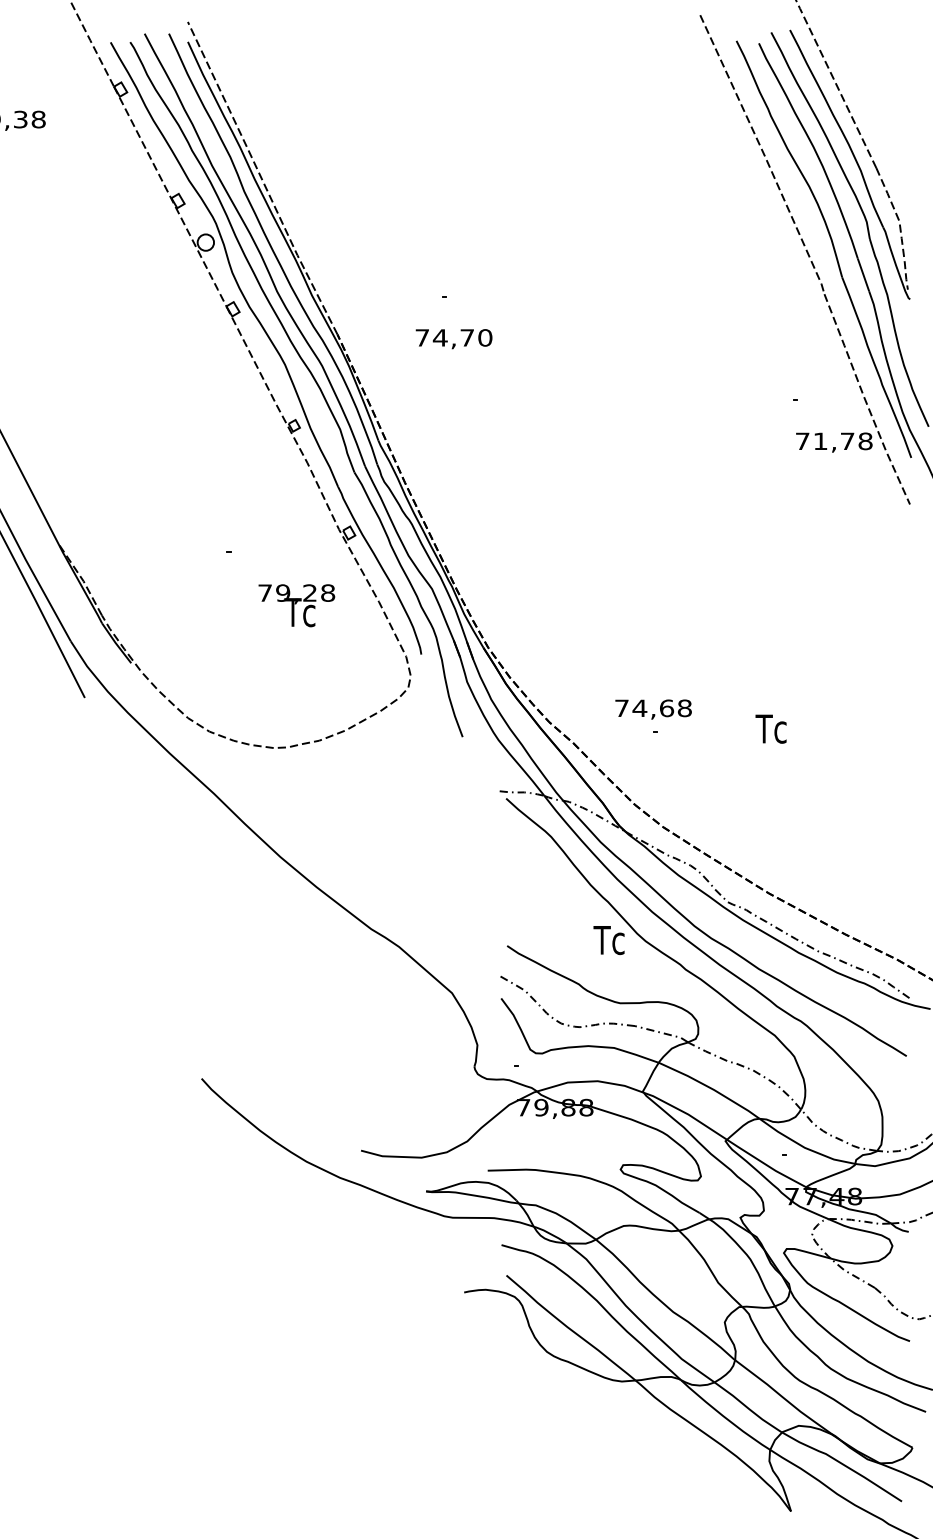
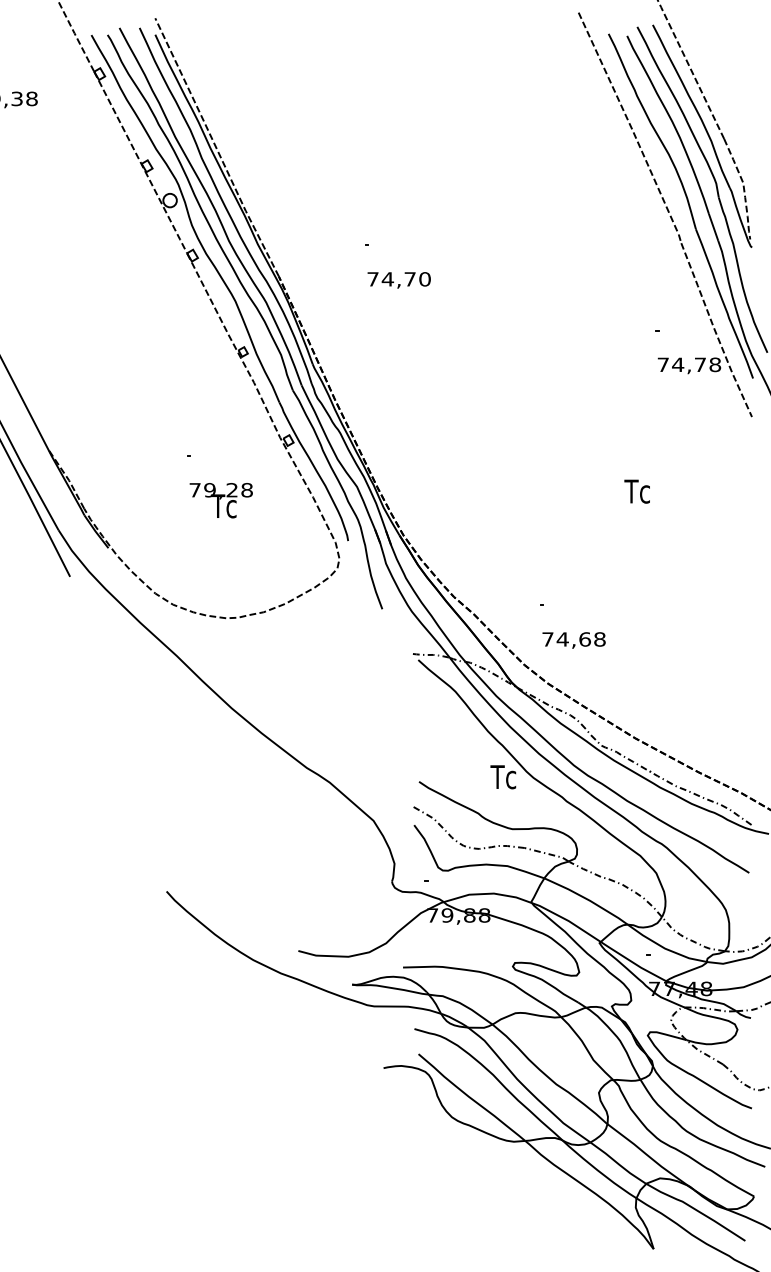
text: (453, 339) -> (398, 280), moved
text: (821, 440) -> (678, 364), 71,78 -> 74,78
text: (295, 605) -> (220, 500), moved
text: (652, 709) -> (573, 640), moved
text: (770, 728) -> (636, 491), moved

